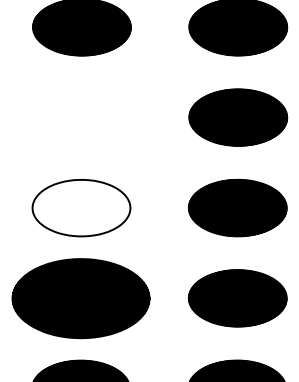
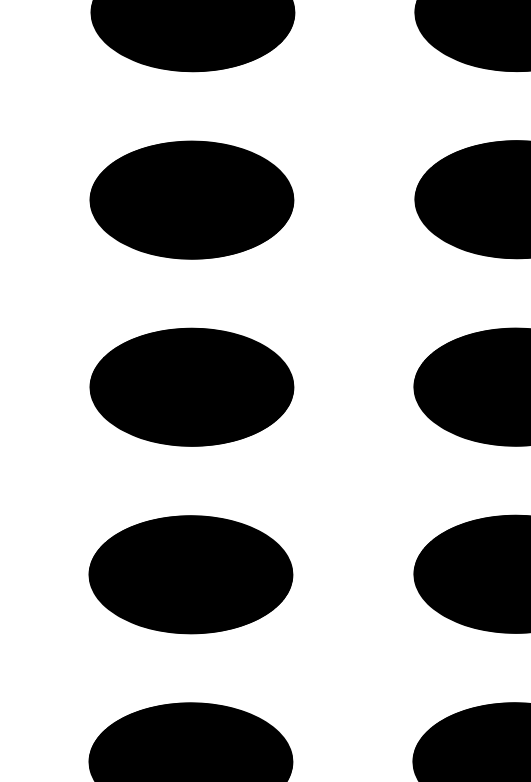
part: (81, 117) -> (191, 199), added
hatch: (81, 207) -> (191, 385), added
part: (80, 298) -> (189, 574), size x0.71

